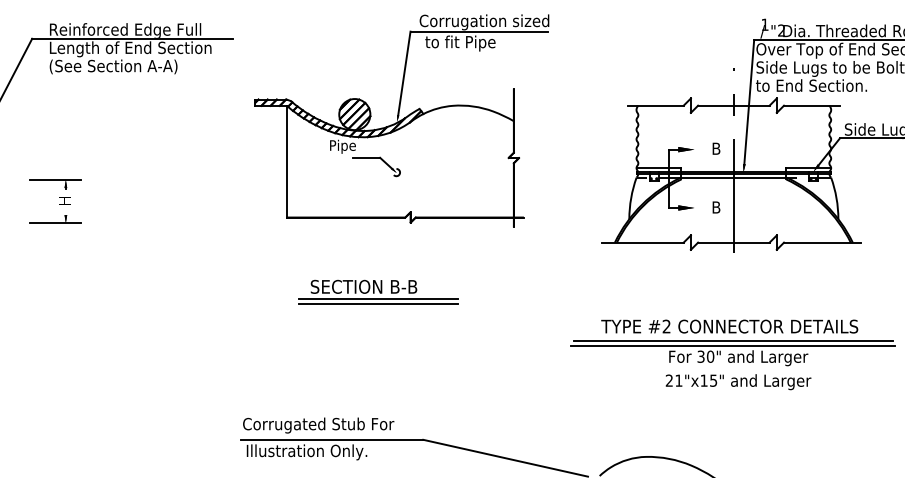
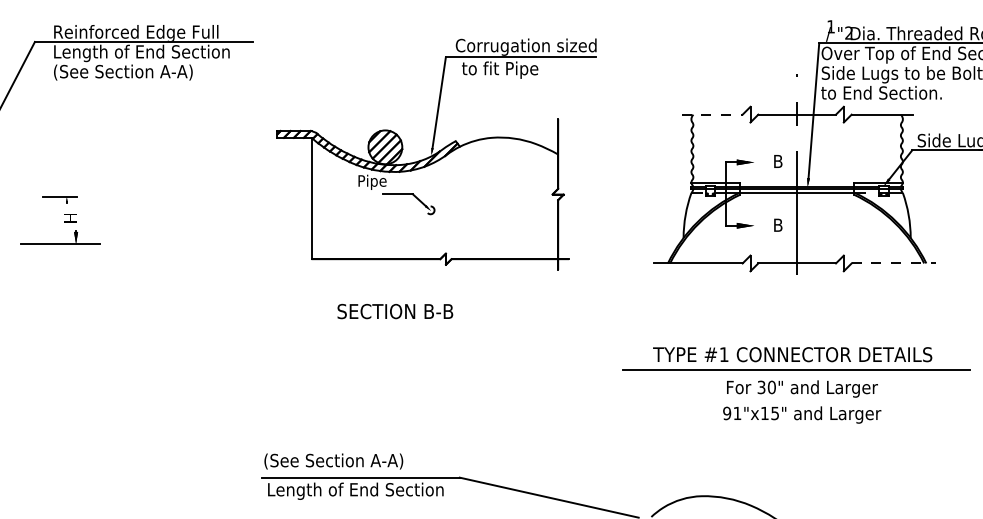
line: (655, 105) -> (712, 114), solid -> dashed
part: (401, 121) -> (436, 154), moved
part: (54, 183) -> (59, 199), size x0.6
part: (54, 218) -> (59, 237), size x1.4
line: (822, 242) -> (893, 263), solid -> dashed
line: (377, 298) -> (410, 324), removed
line: (377, 304) -> (410, 330), removed
text: (666, 326) -> (723, 354), #2 -> #1
line: (732, 345) -> (795, 375), removed
text: (669, 380) -> (727, 413), 21"x15" -> 91"x15"
text: (319, 424) -> (346, 461), Corrugated Stub For -> (See Section A-A)
text: (328, 451) -> (356, 490), Illustration Only. -> Length of End Section

